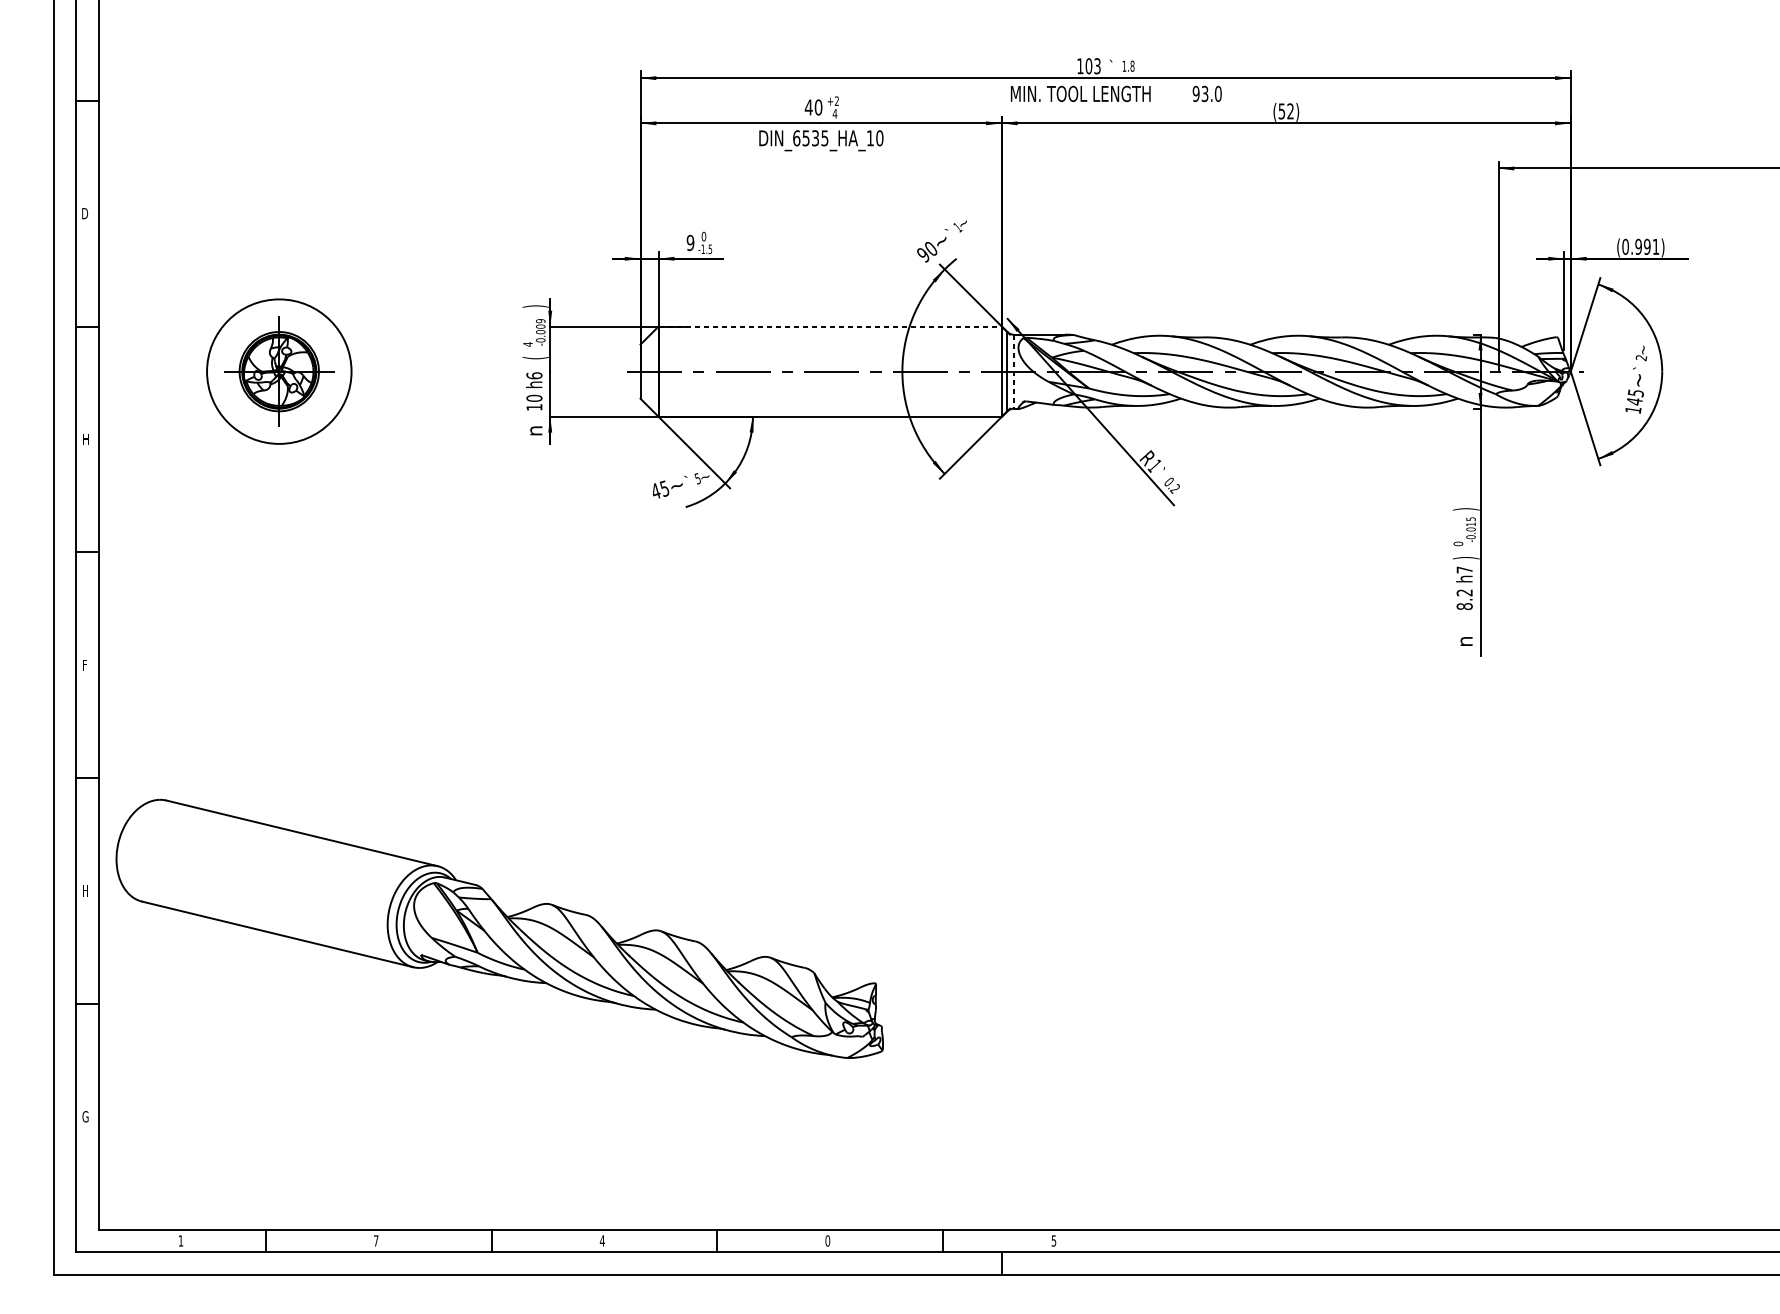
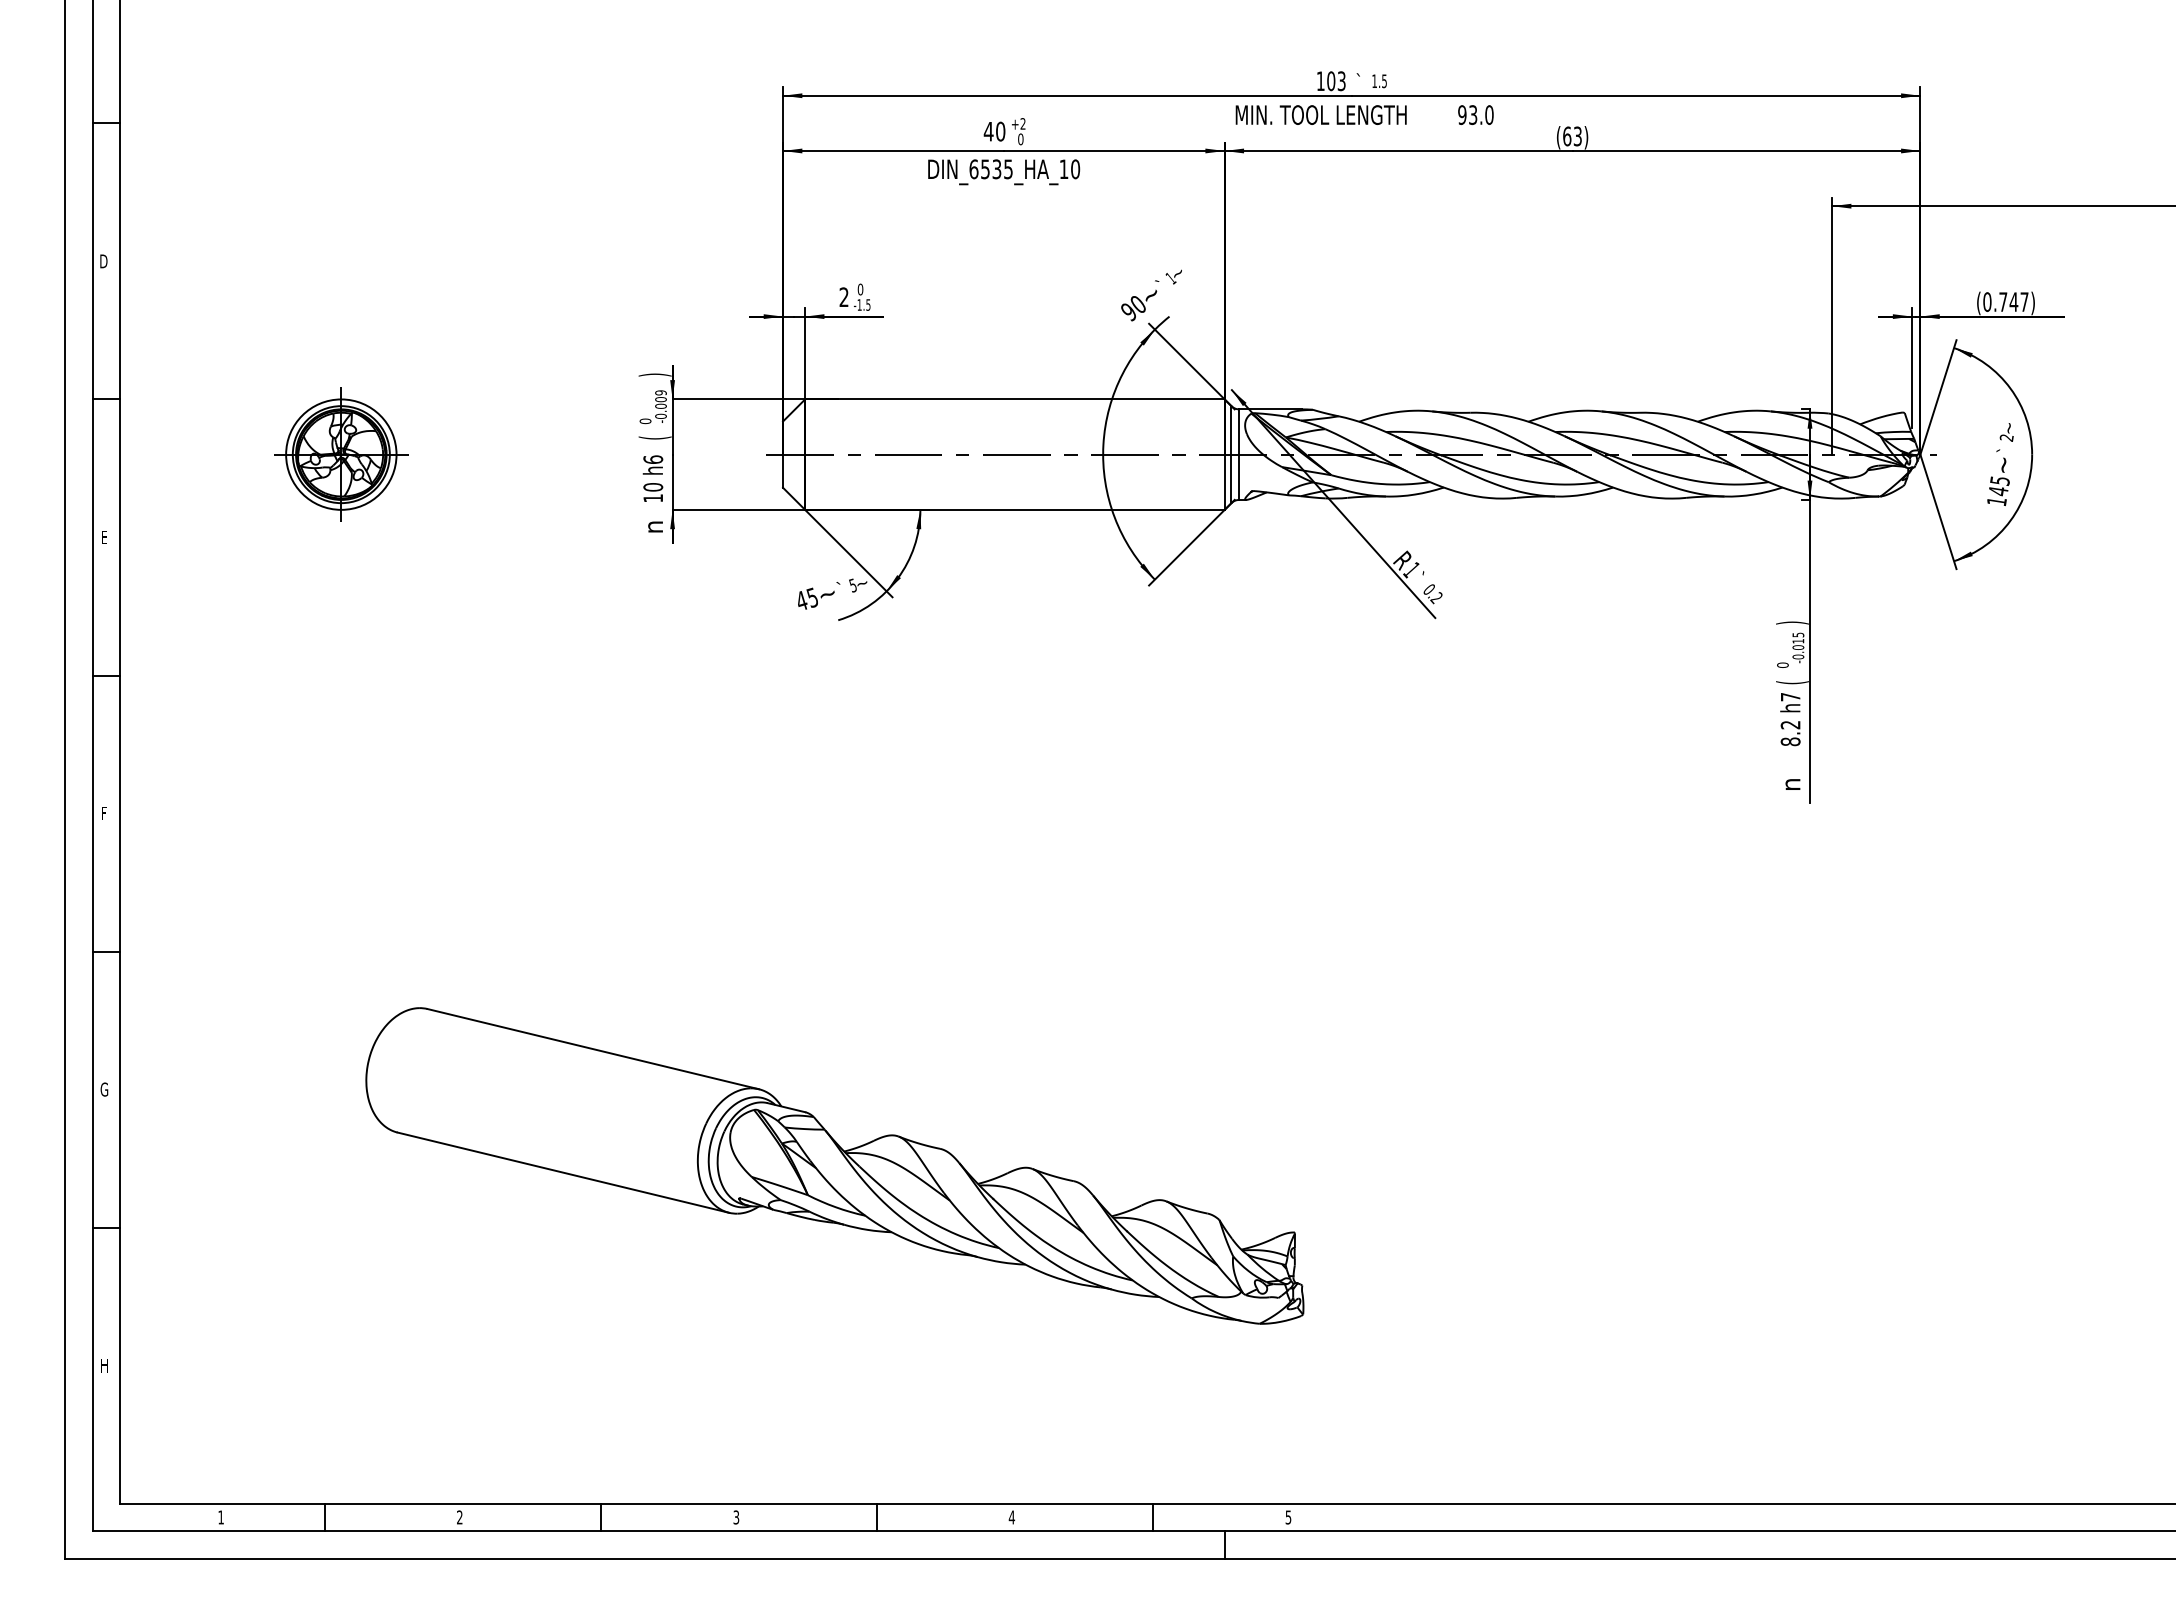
text: (1132, 66) -> (1384, 81), 1.8 -> 1.5
text: (1286, 111) -> (1572, 136), (52) -> (63)
text: (834, 113) -> (1020, 139), 4 -> 0
text: (690, 243) -> (843, 297), 9 -> 2
text: (1646, 247) -> (2013, 302), (0.991) -> (0.747)
line: (829, 326) -> (1014, 399), dashed -> solid
text: (528, 344) -> (645, 421), 4 -> 0
circle: (279, 371) -> (341, 454), size x0.62
line: (1013, 372) -> (1239, 455), dashed -> solid
text: (86, 439) -> (105, 537), H -> E
text: (1466, 558) -> (1792, 682), ) -> (
text: (85, 890) -> (104, 1089), H -> G
part: (499, 928) -> (834, 1165), moved
text: (85, 1116) -> (104, 1365), G -> H
text: (375, 1240) -> (459, 1517), 7 -> 2
text: (602, 1240) -> (736, 1517), 4 -> 3
text: (827, 1240) -> (1011, 1517), 0 -> 4

